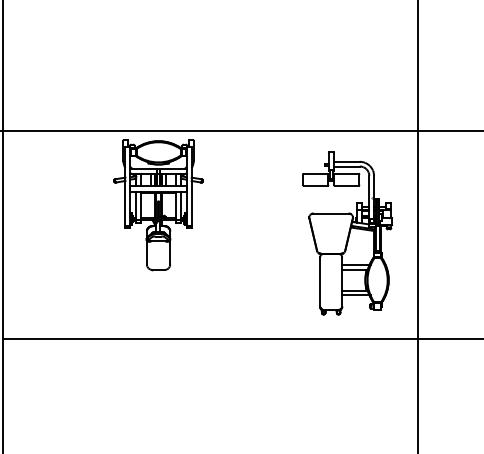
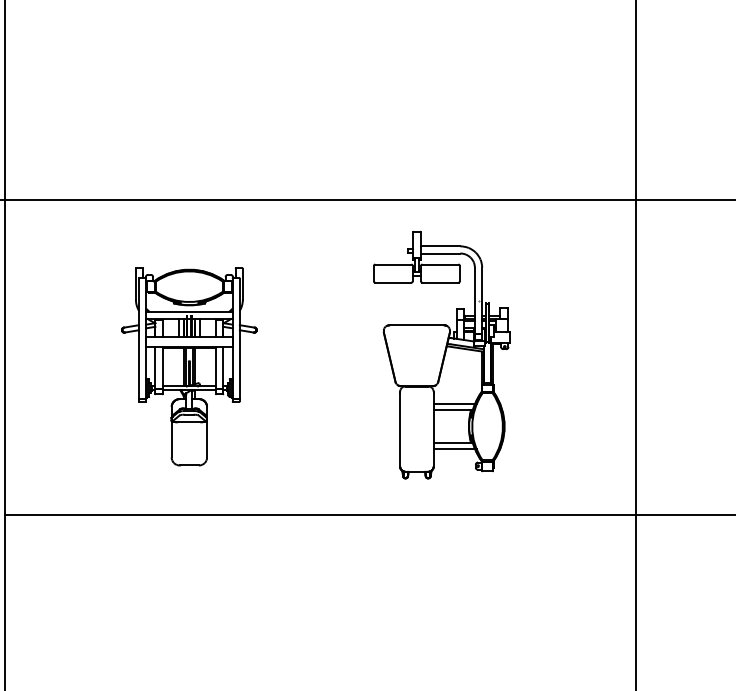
part: (158, 205) -> (189, 367), moved
part: (347, 233) -> (441, 355), moved

